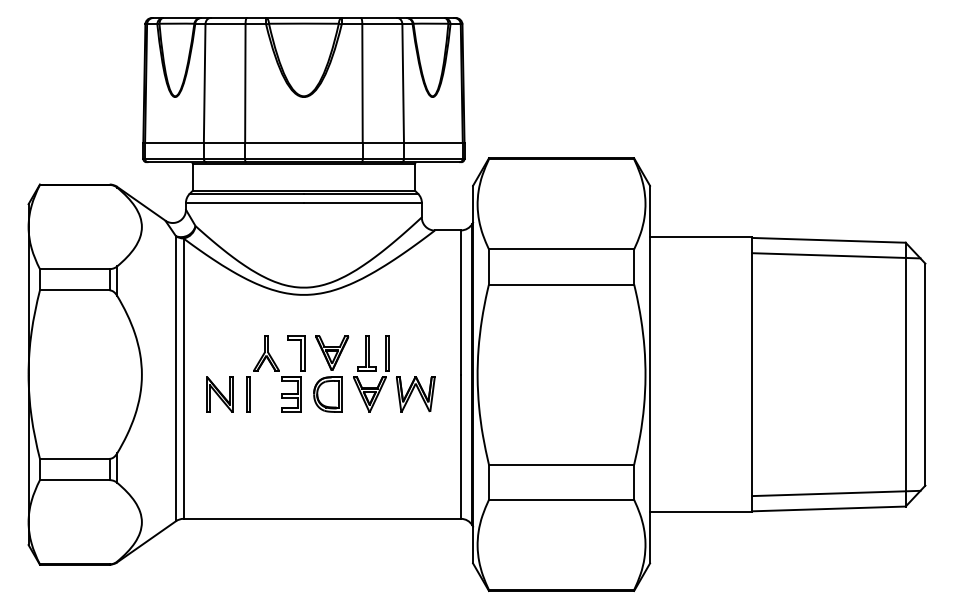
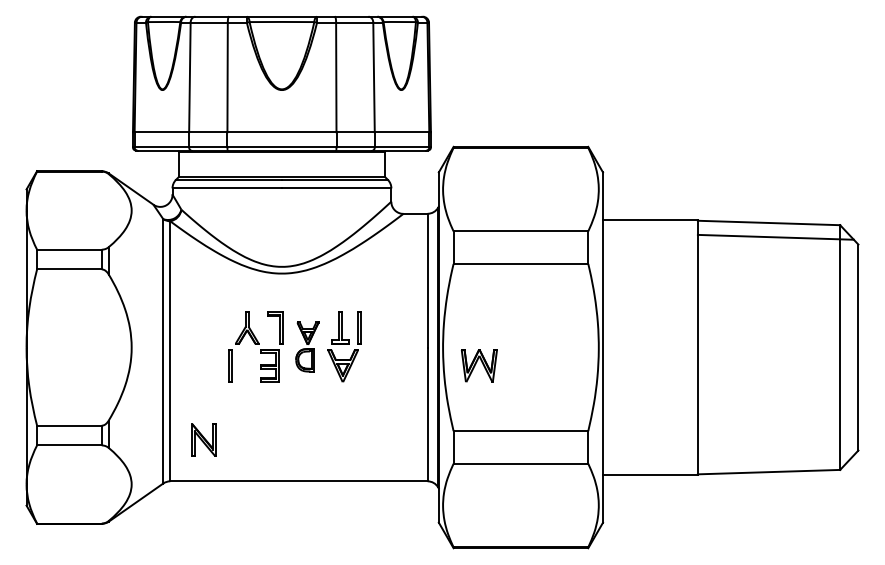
part: (331, 373) -> (307, 346), size x0.7
part: (219, 394) -> (203, 440), moved
part: (415, 394) -> (479, 365), moved
line: (836, 493) -> (775, 457), removed

